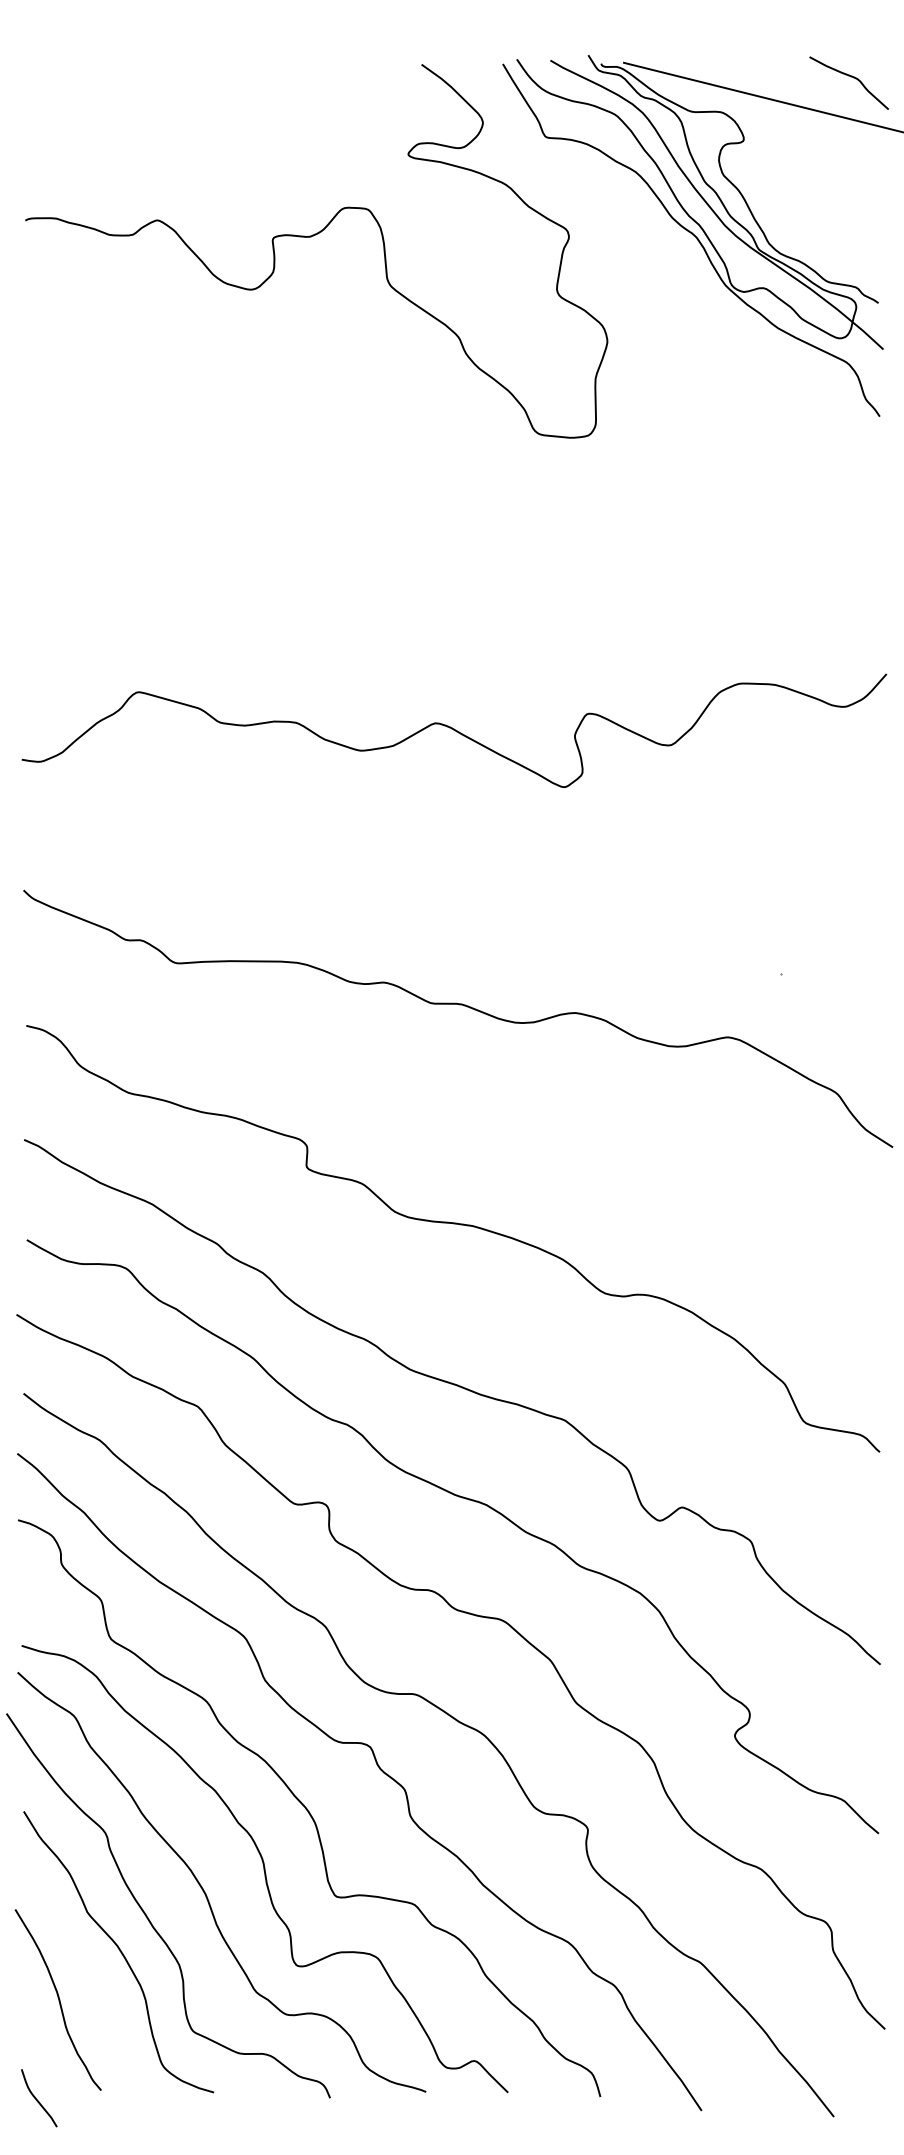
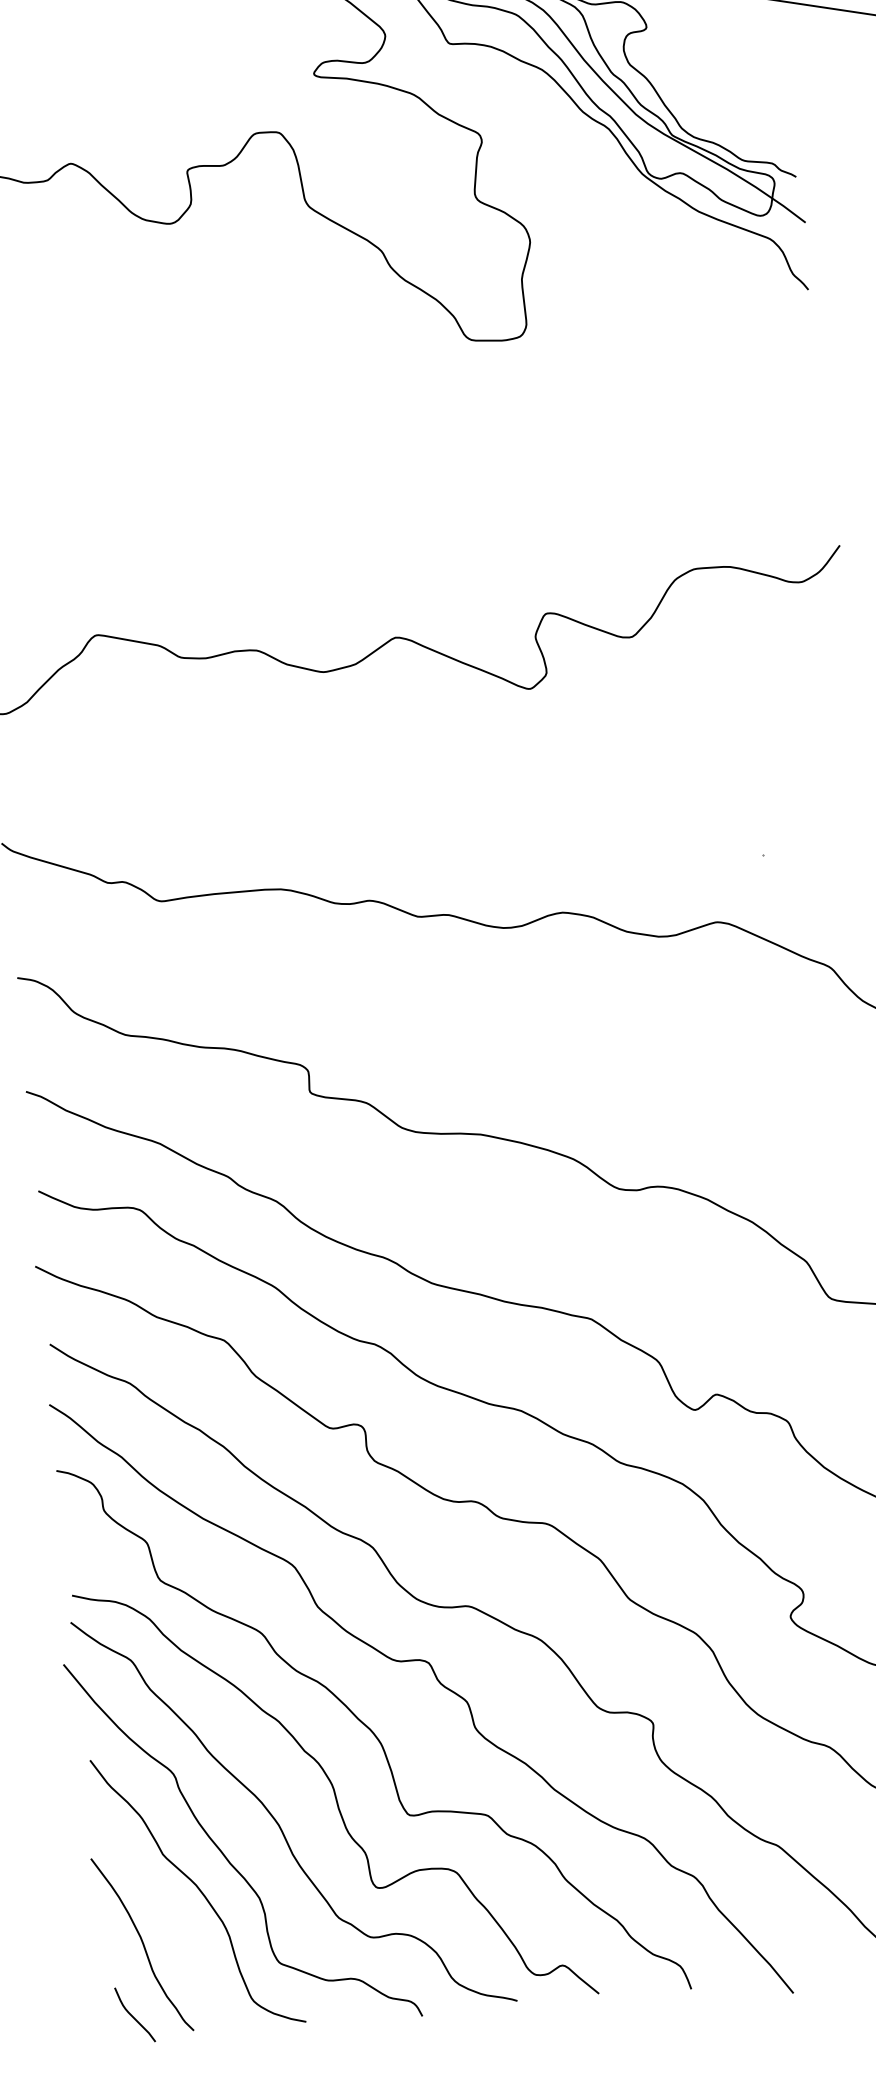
curve: (37, 2099) -> (133, 2016), moved

